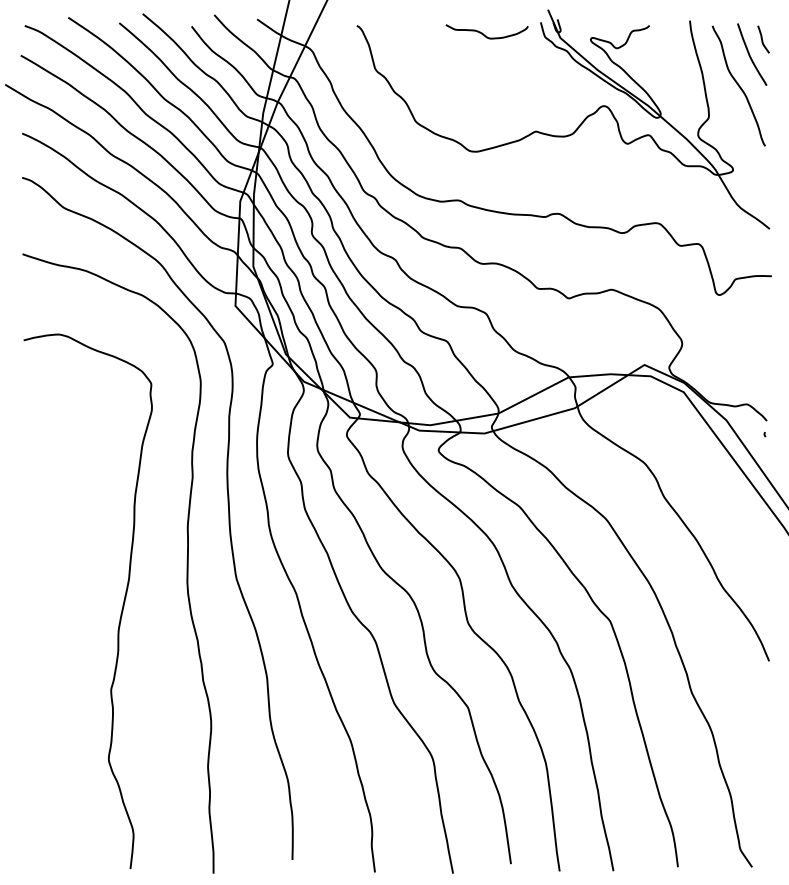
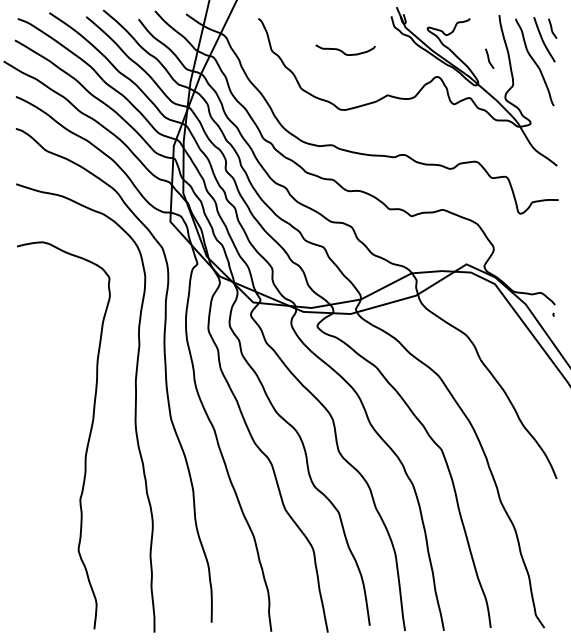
curve: (484, 33) -> (343, 51), moved
curve: (676, 80) -> (489, 58), added

